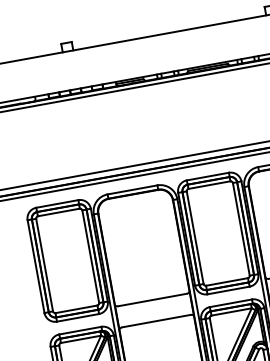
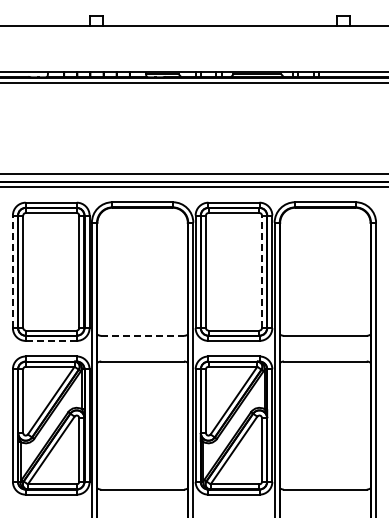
line: (241, 229) -> (262, 271), solid -> dashed
line: (35, 266) -> (12, 271), solid -> dashed
line: (153, 299) -> (143, 335), solid -> dashed
line: (78, 317) -> (51, 340), solid -> dashed

